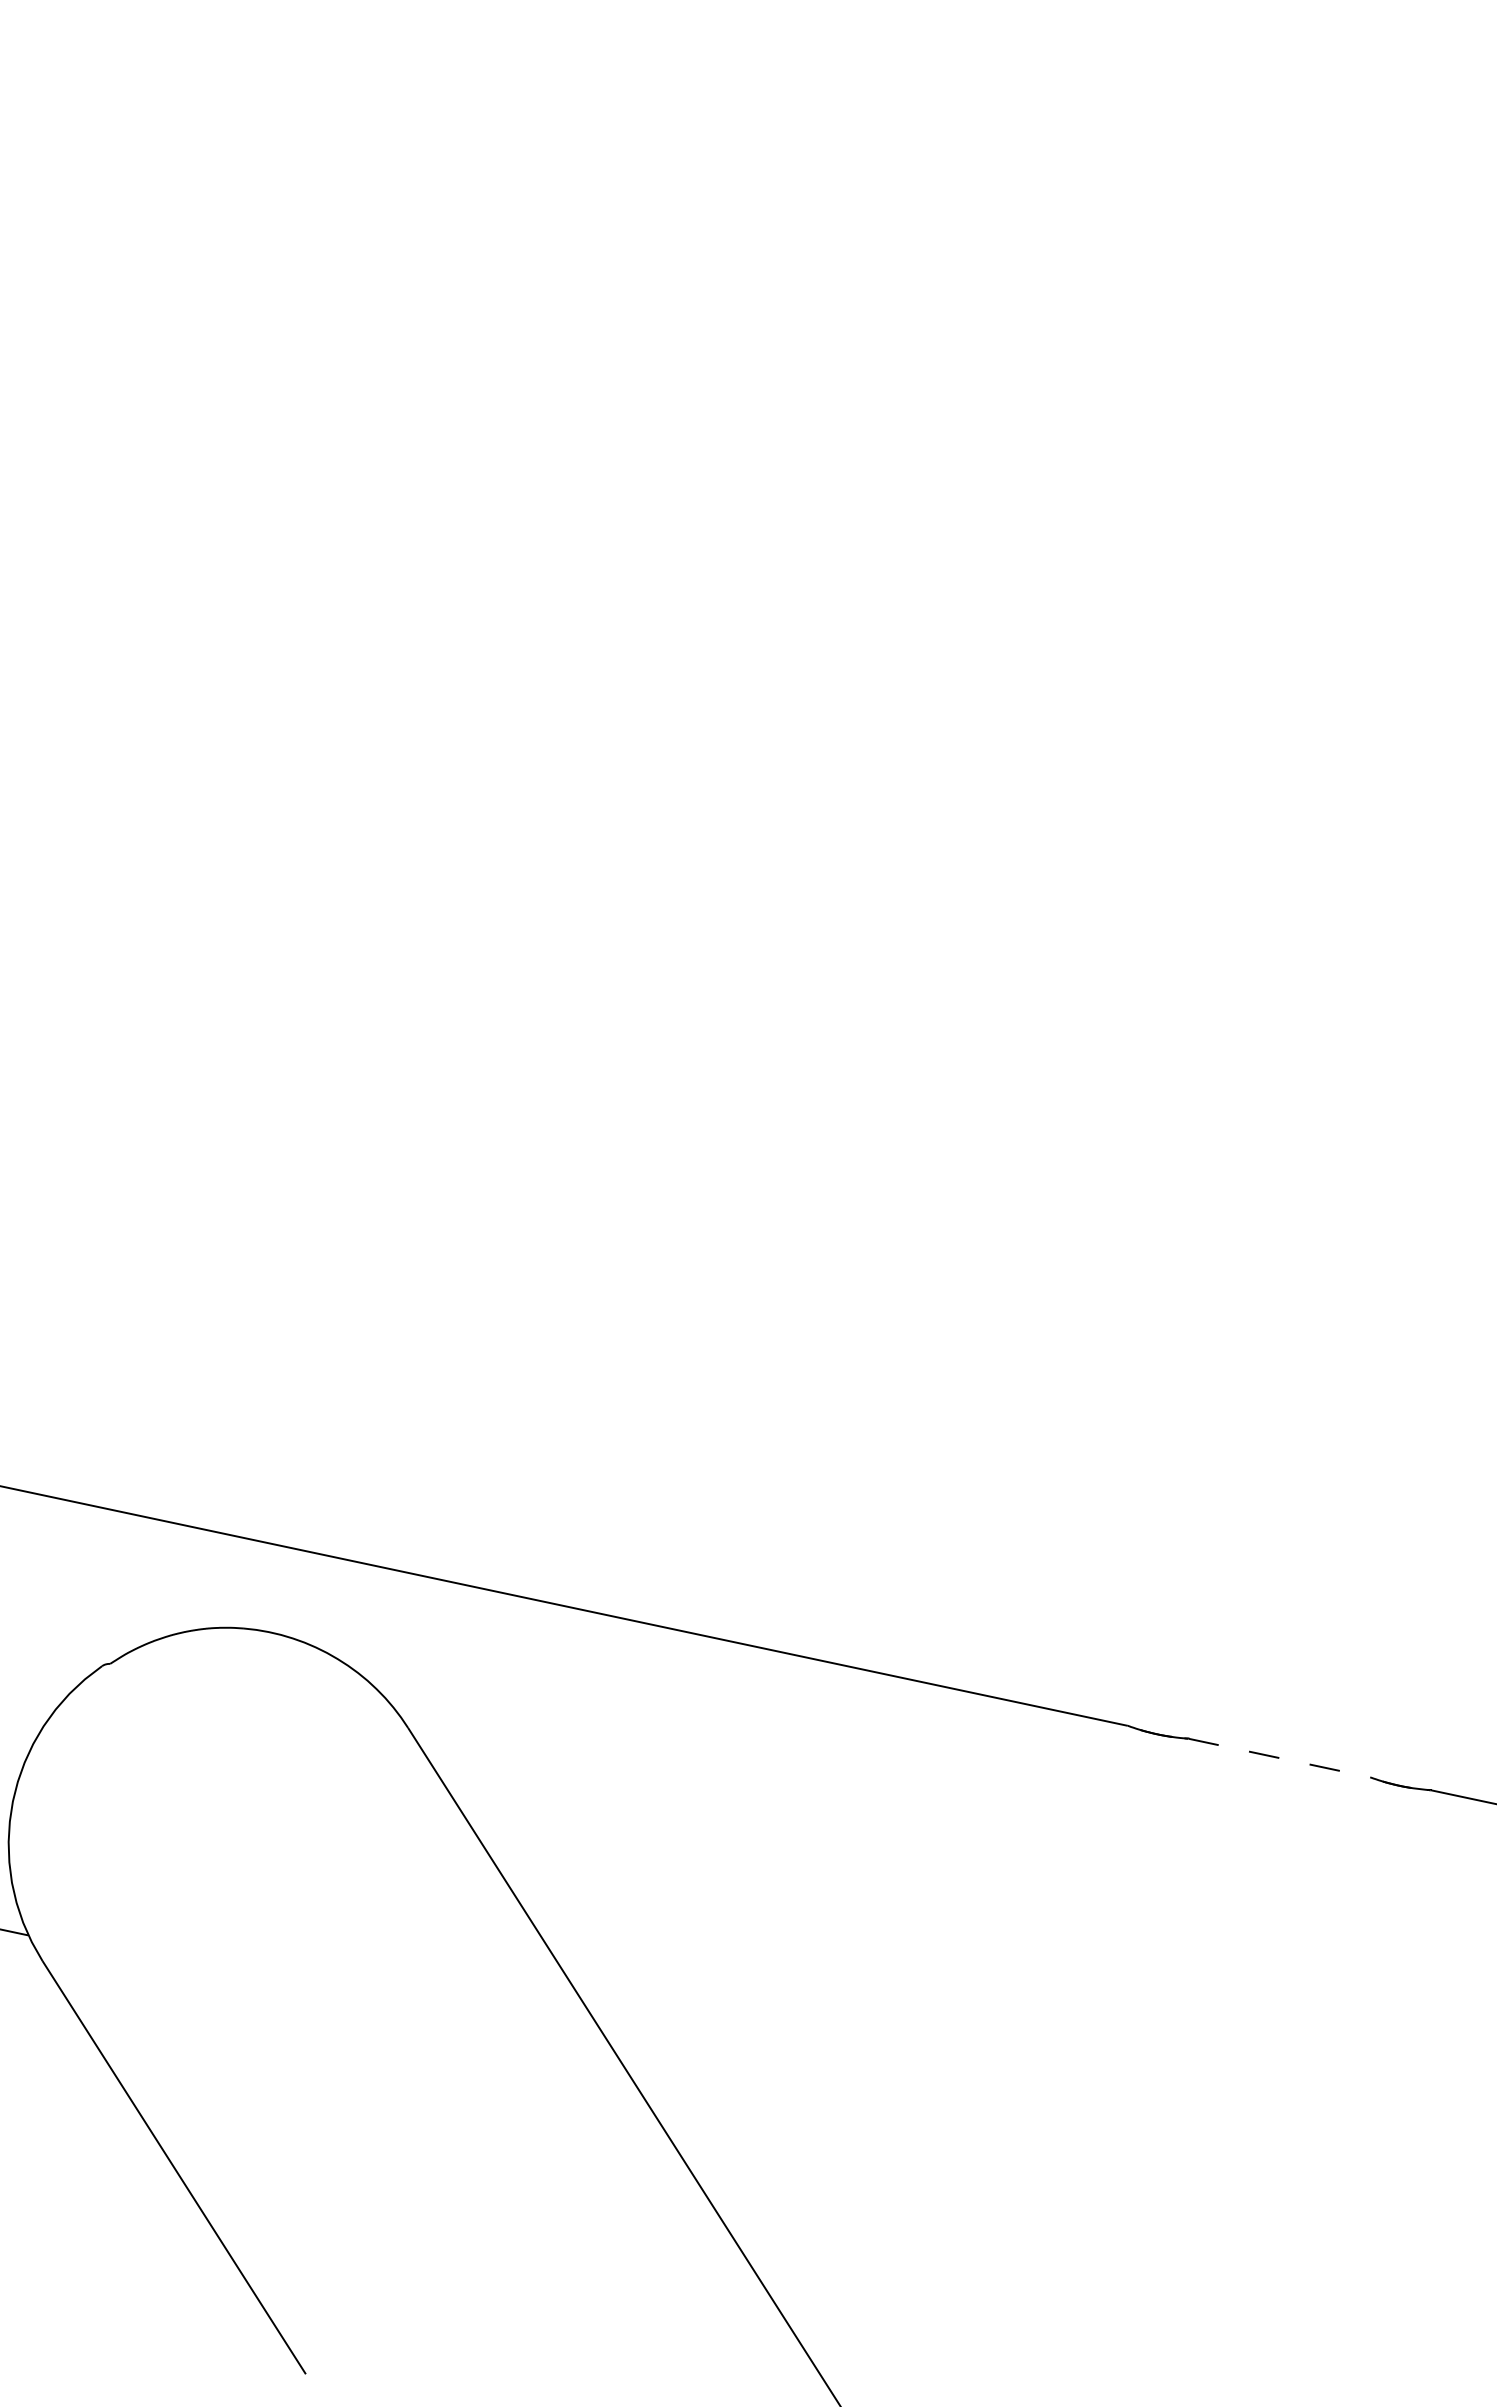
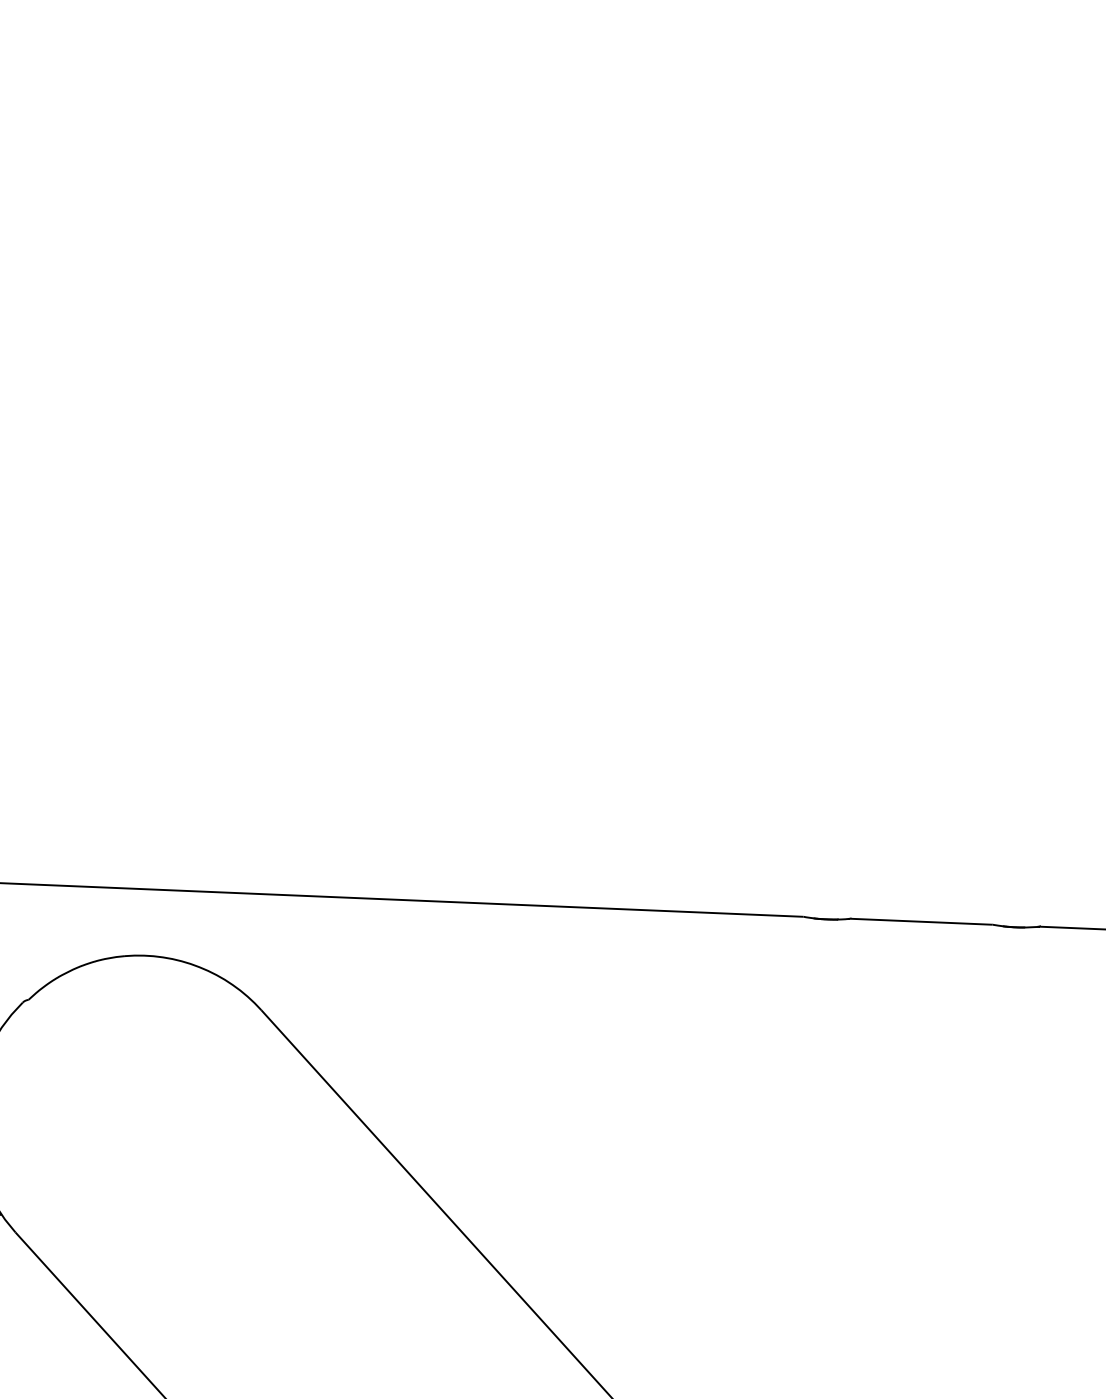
line: (1279, 1758) -> (921, 922), dashed -> solid

